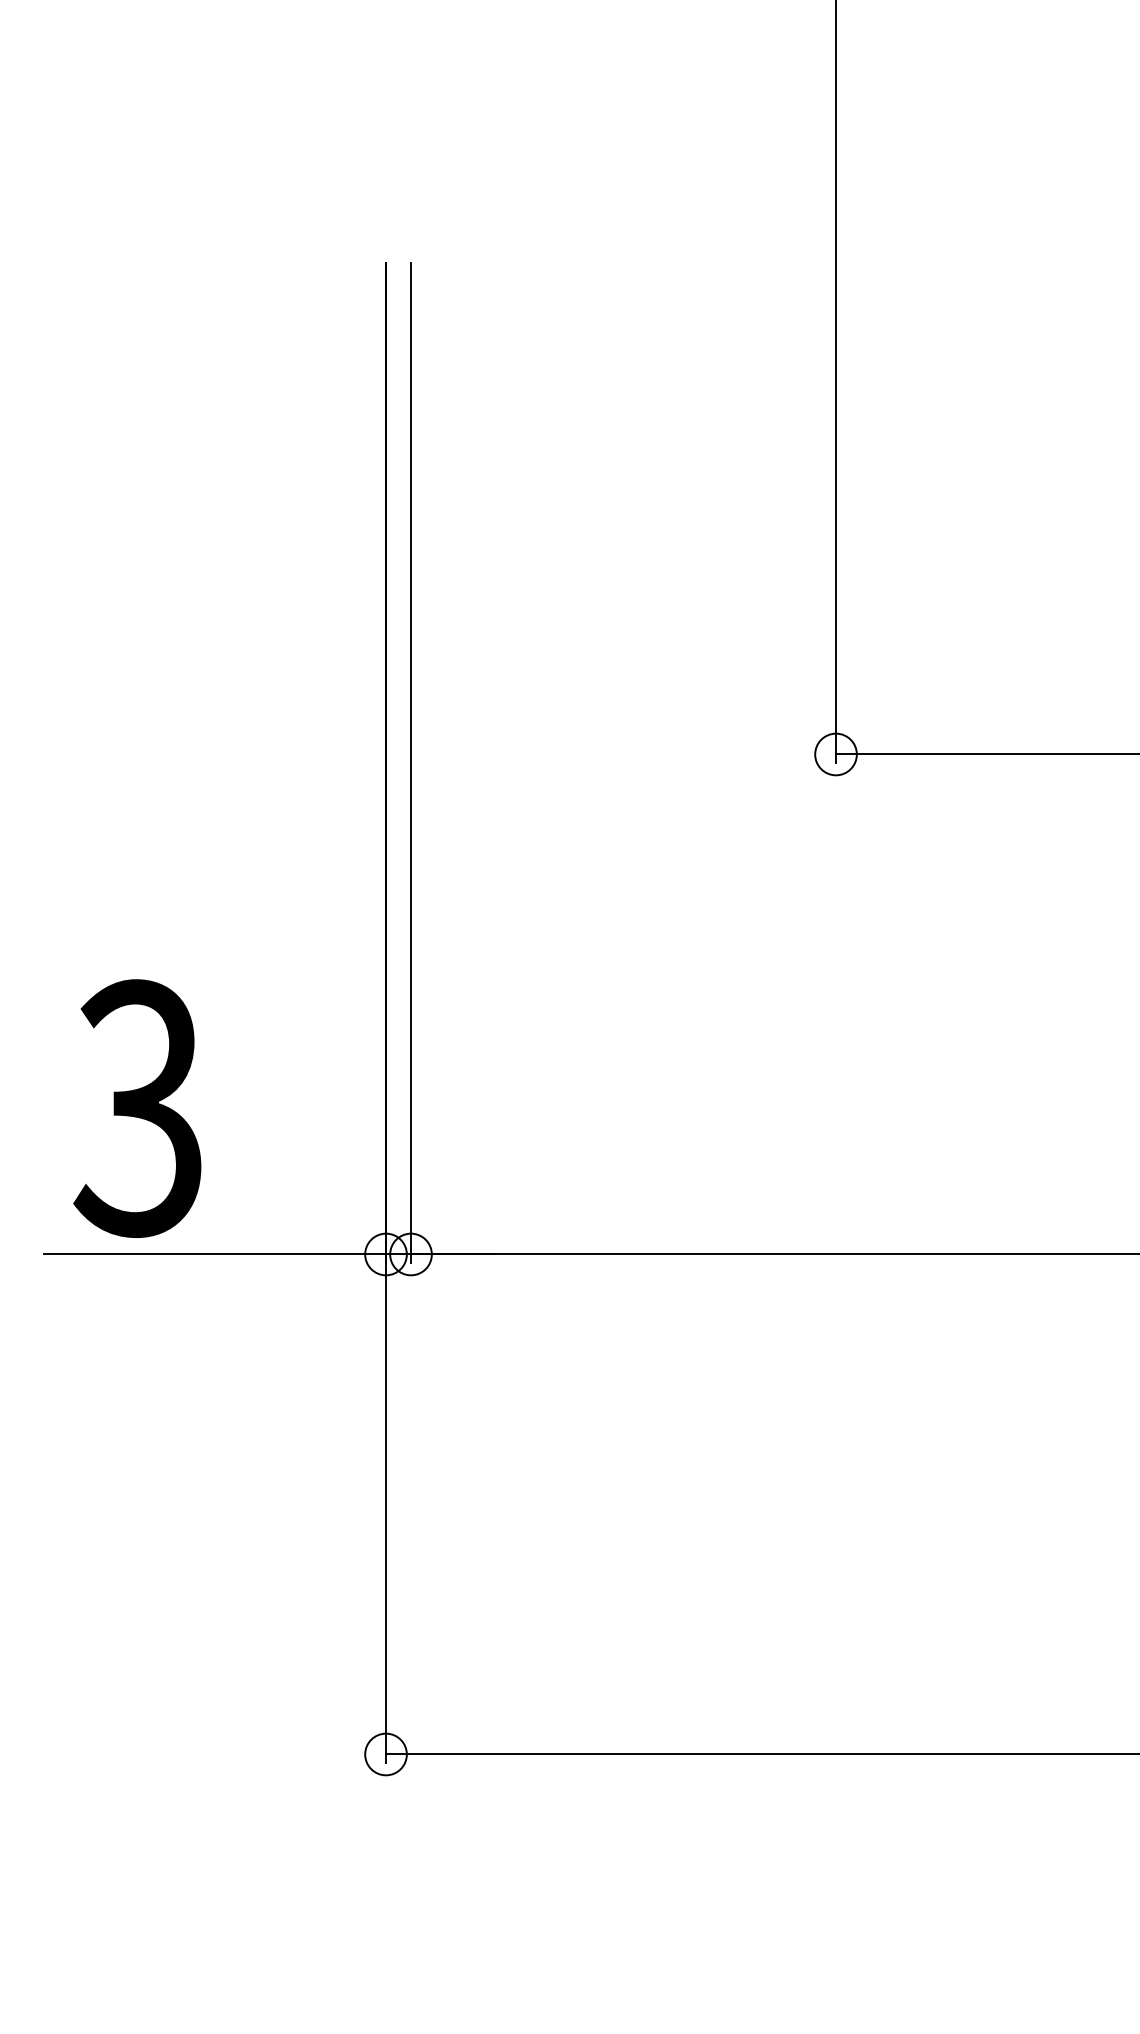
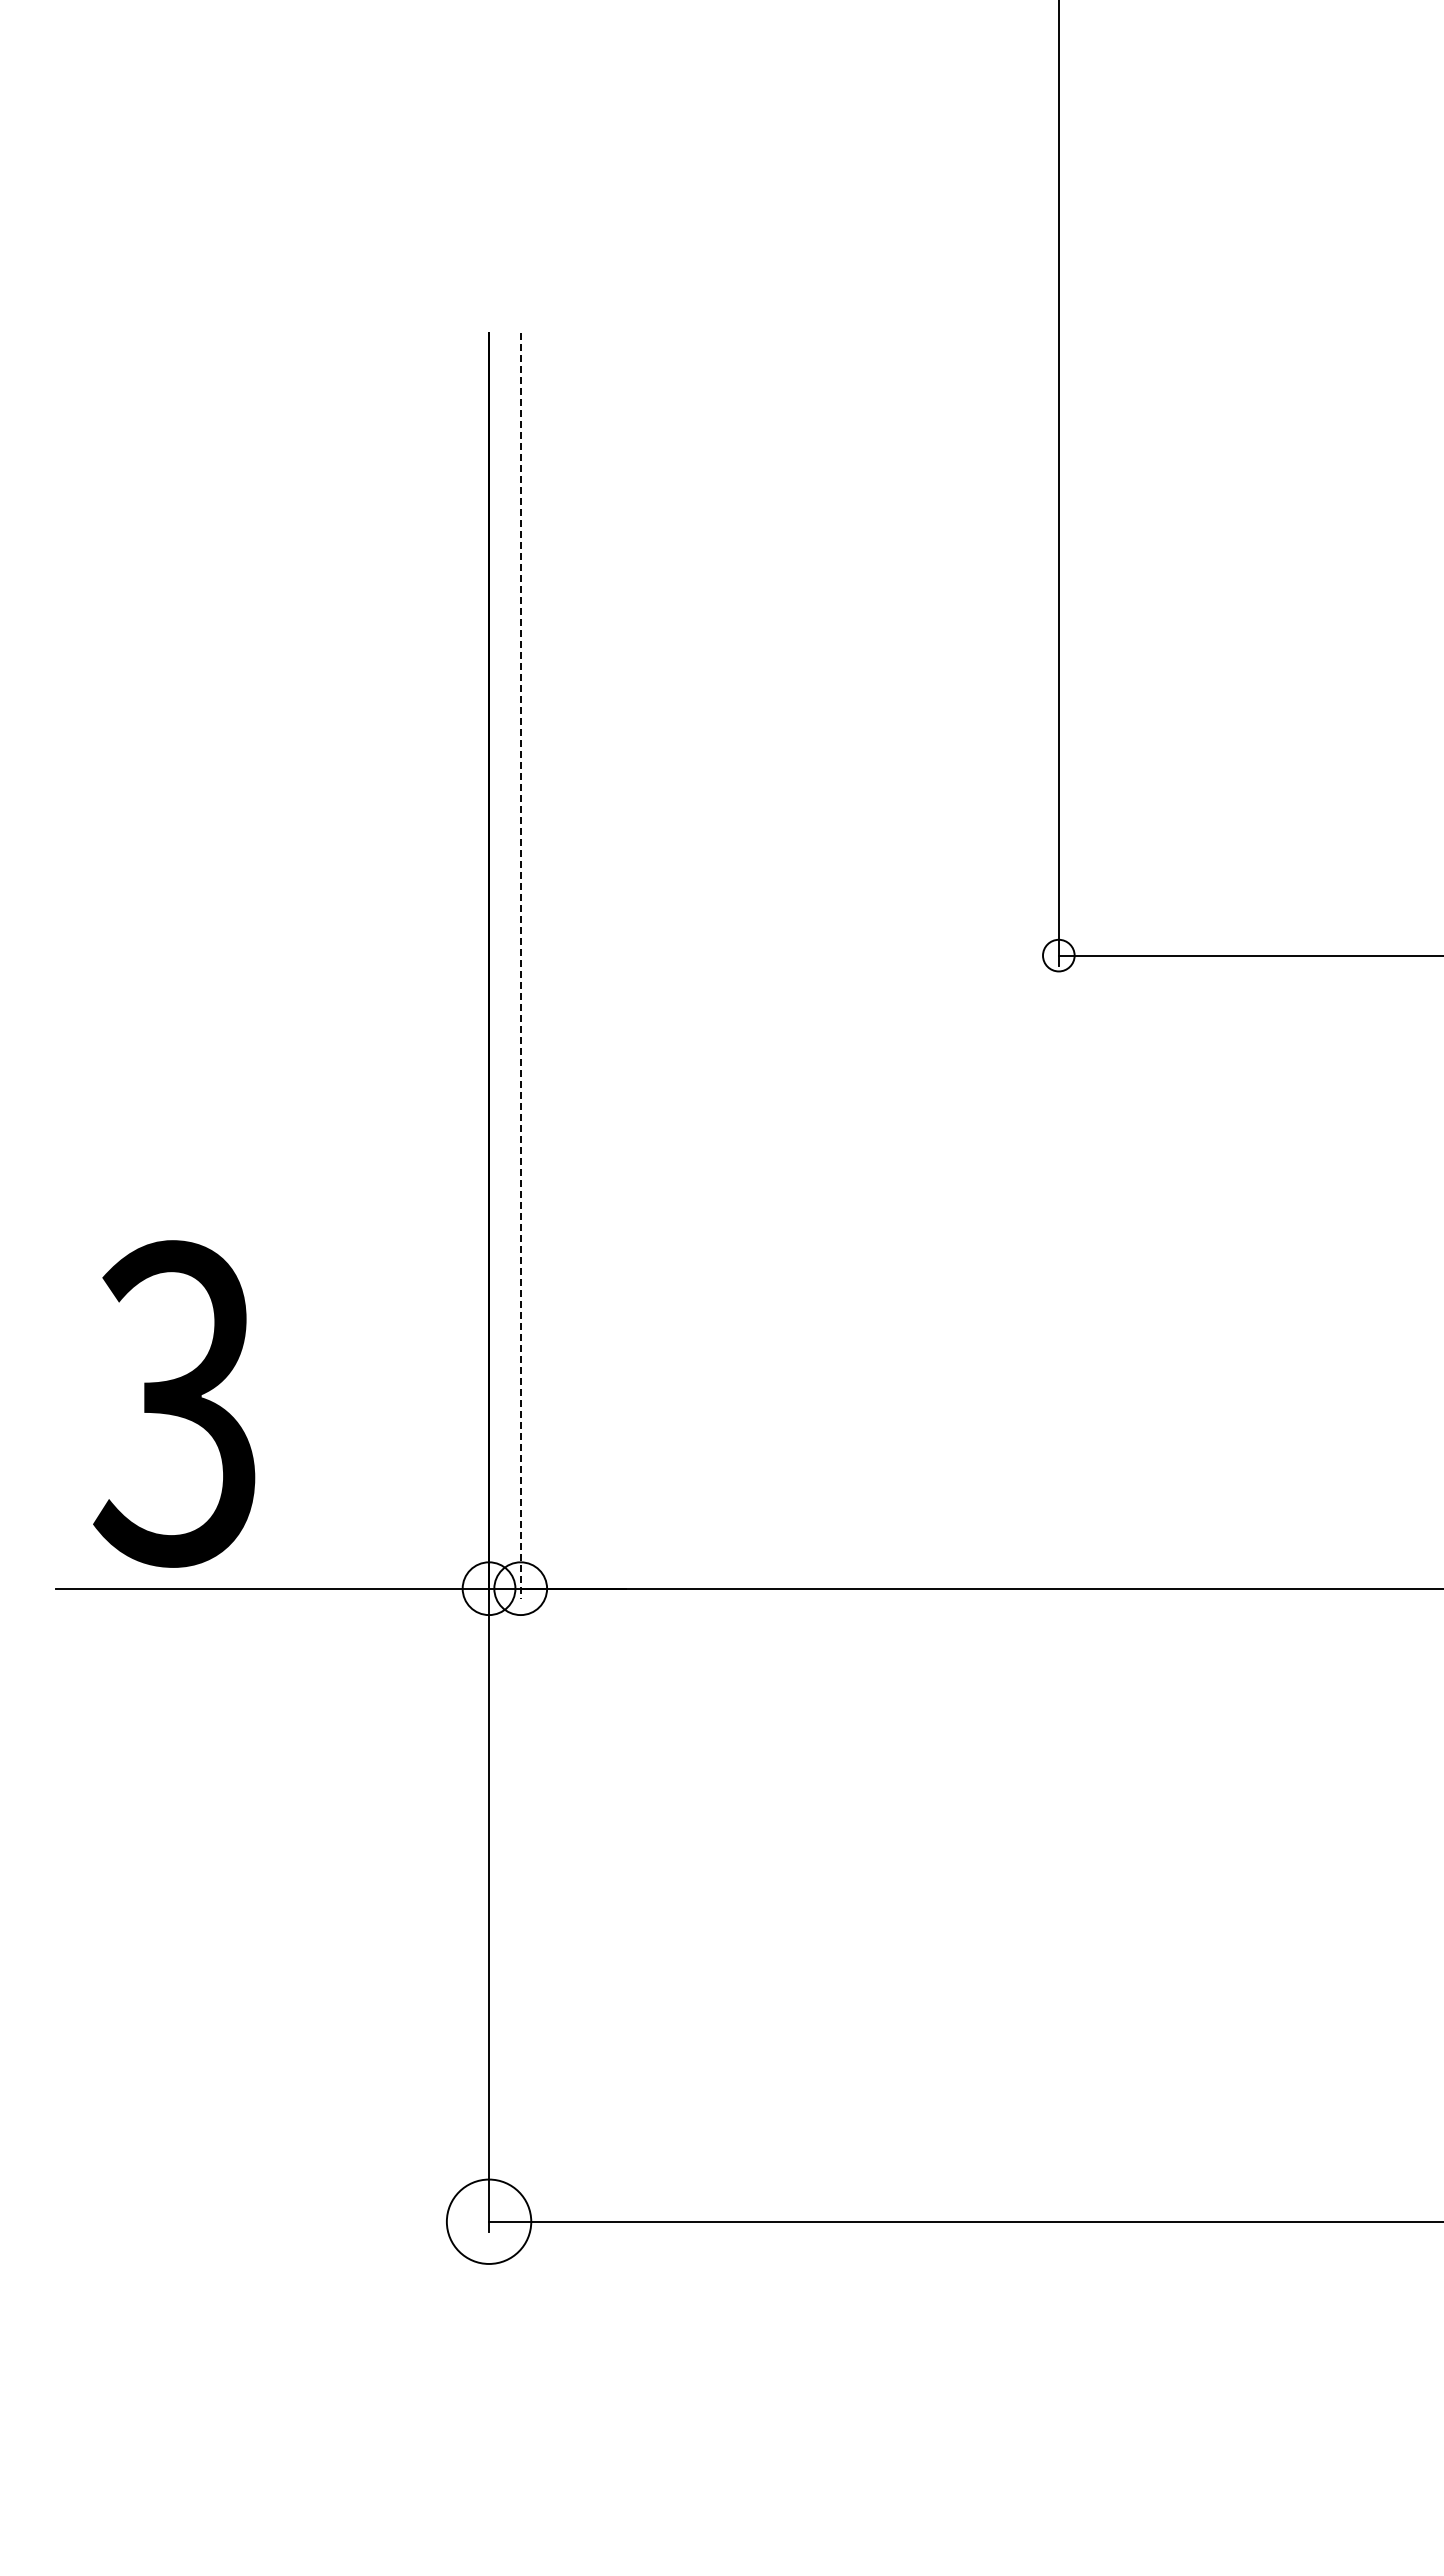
circle: (835, 754) -> (1058, 955), size x0.6
line: (410, 763) -> (520, 966), solid -> dashed
circle: (385, 1754) -> (488, 2221), size x1.6

